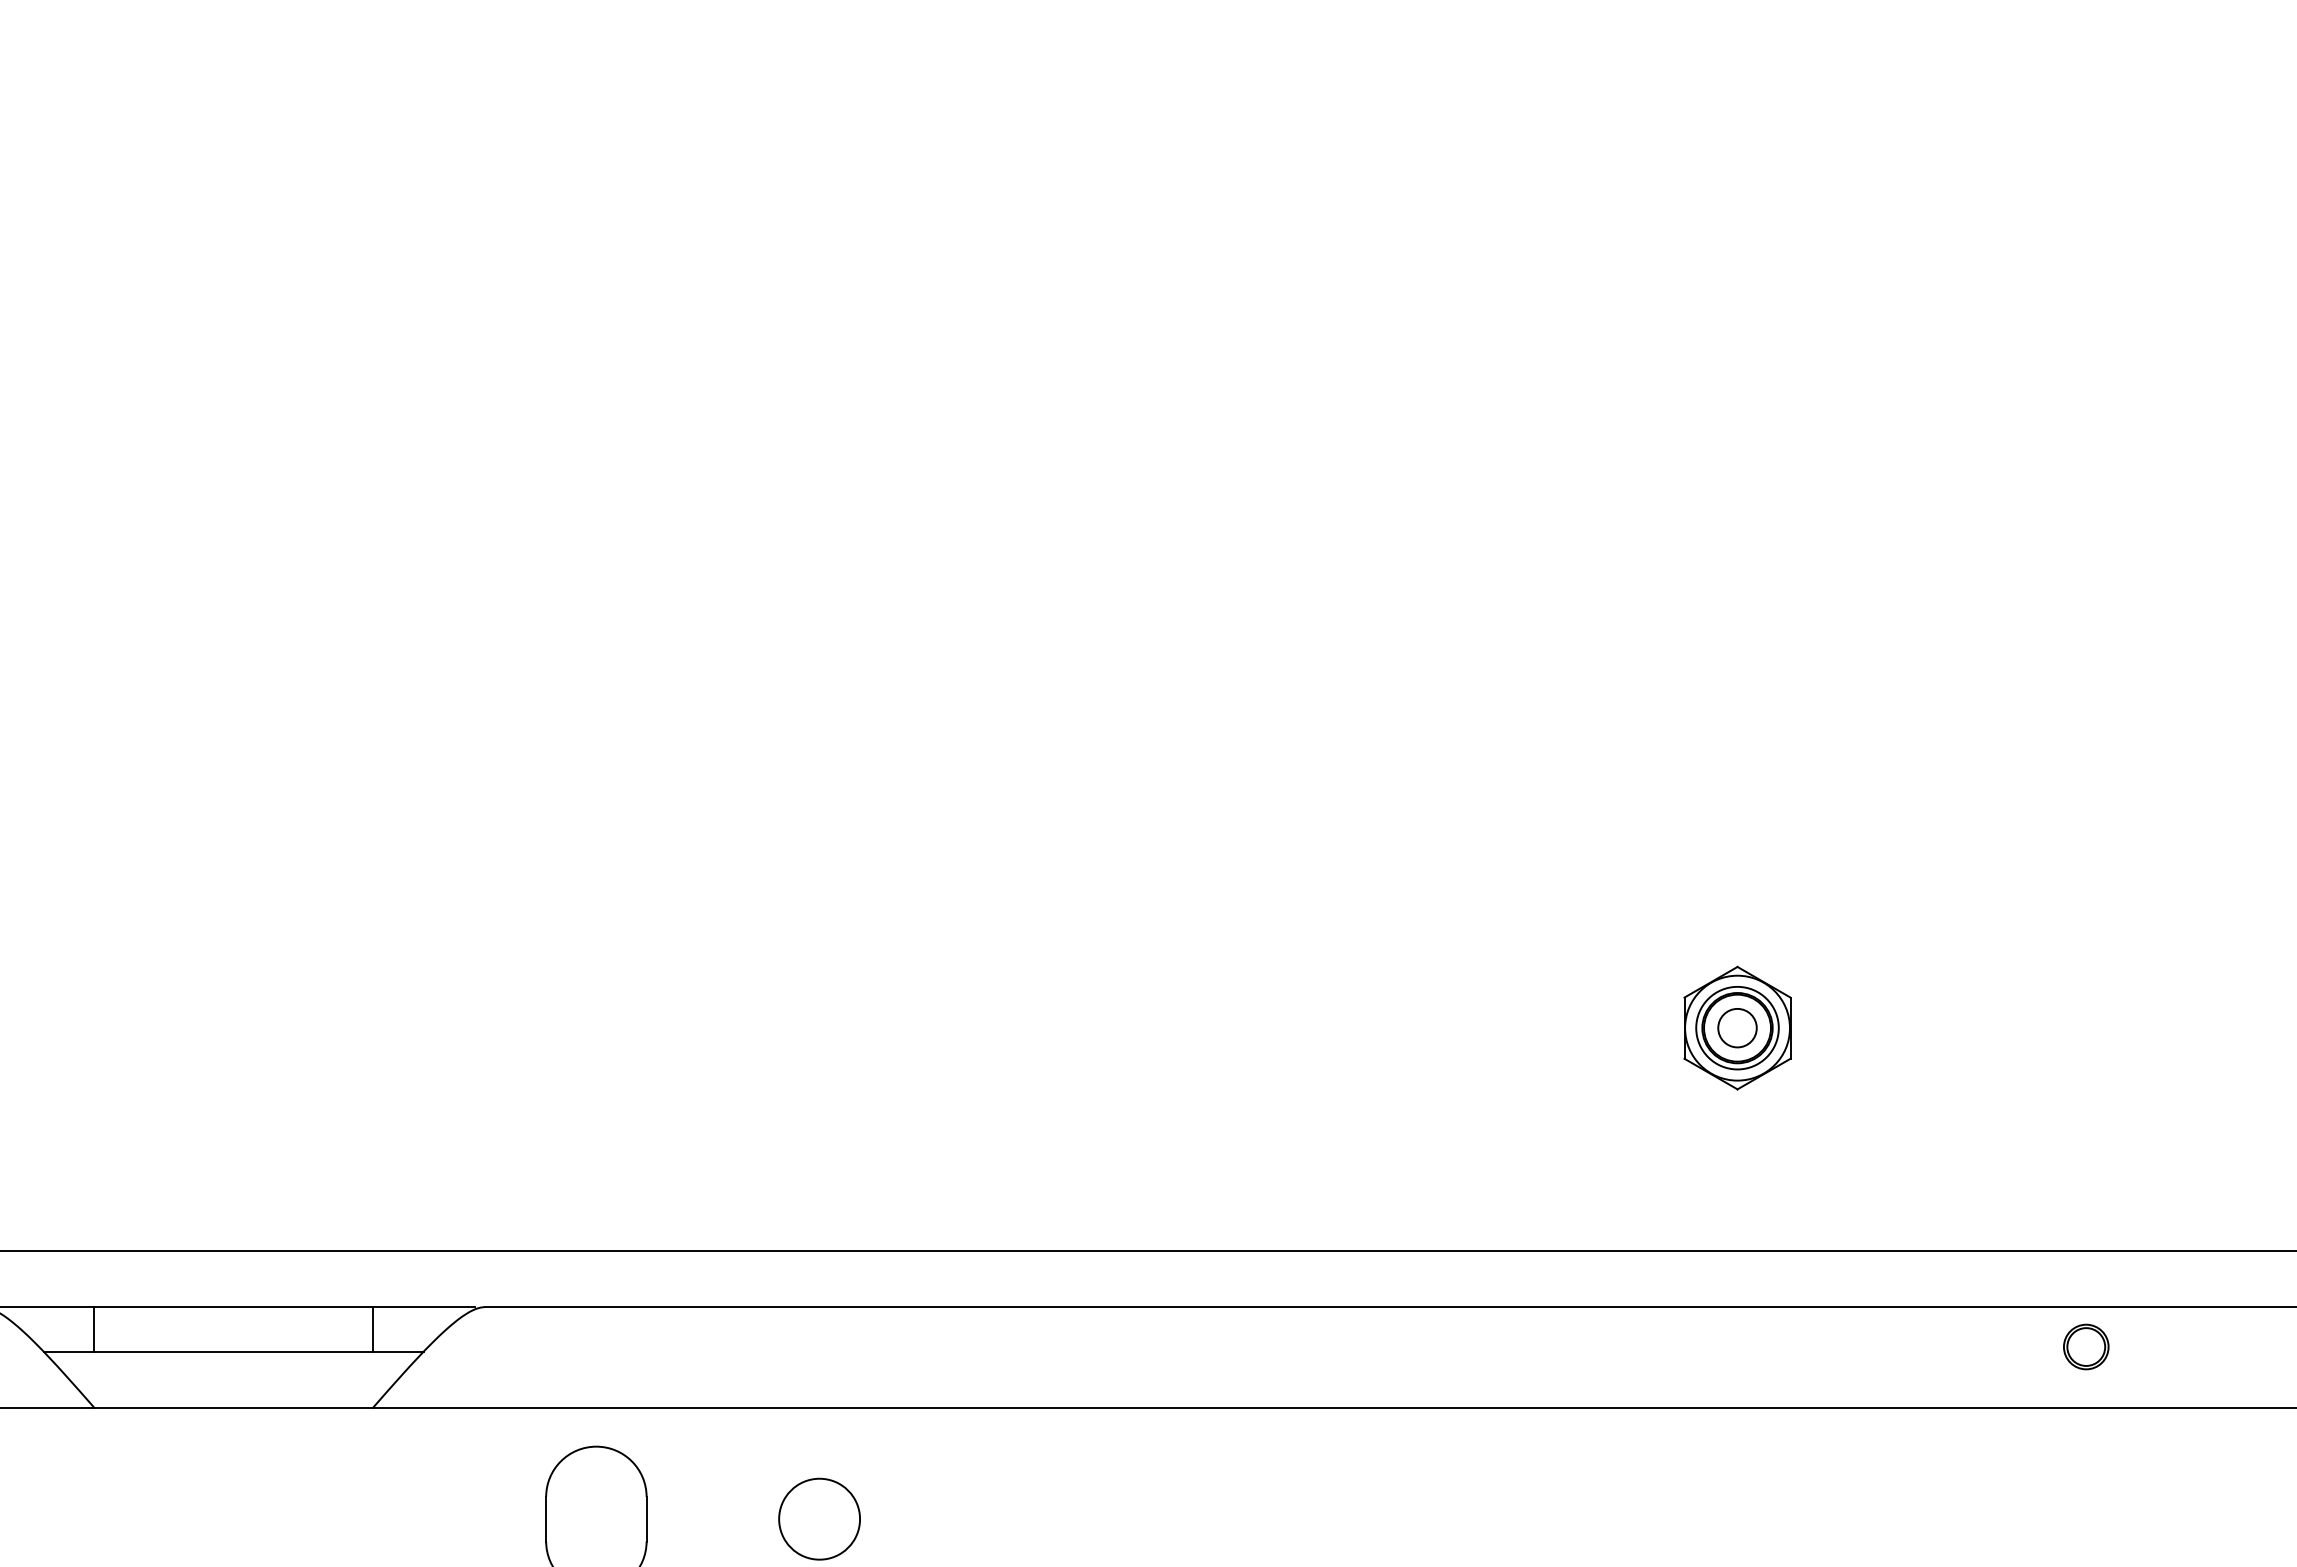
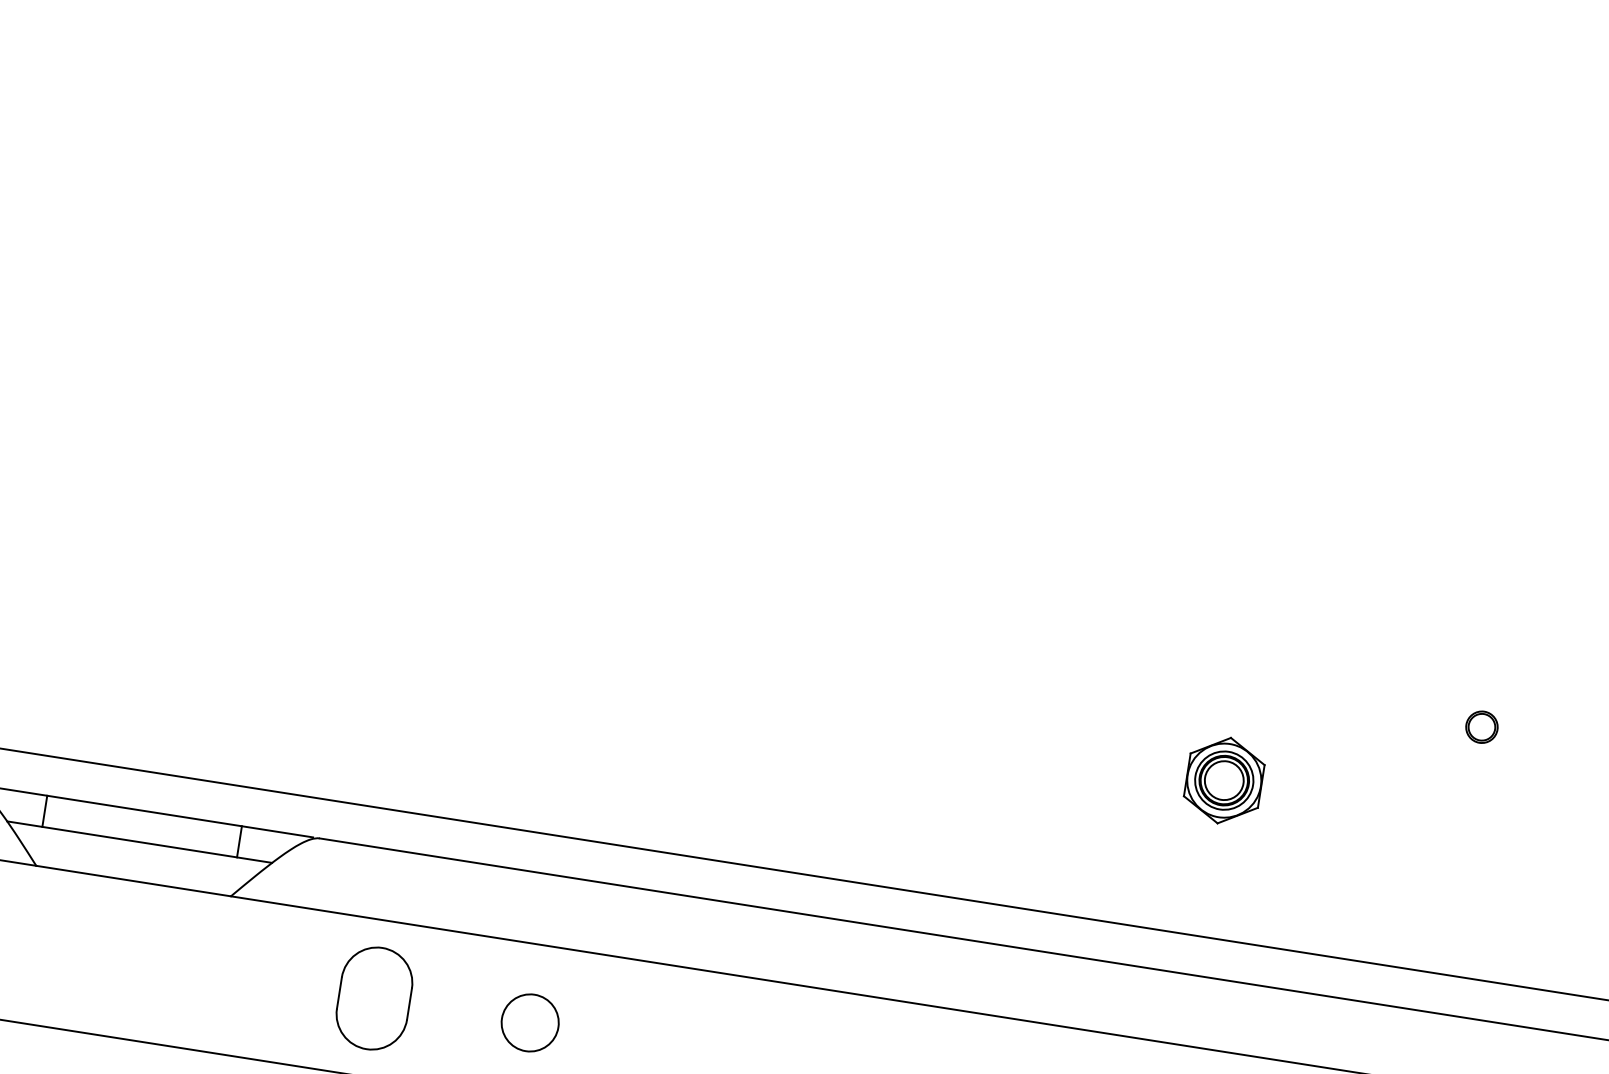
circle: (1737, 1027) -> (1224, 780), size x1.43
part: (2086, 1346) -> (1482, 726), moved

